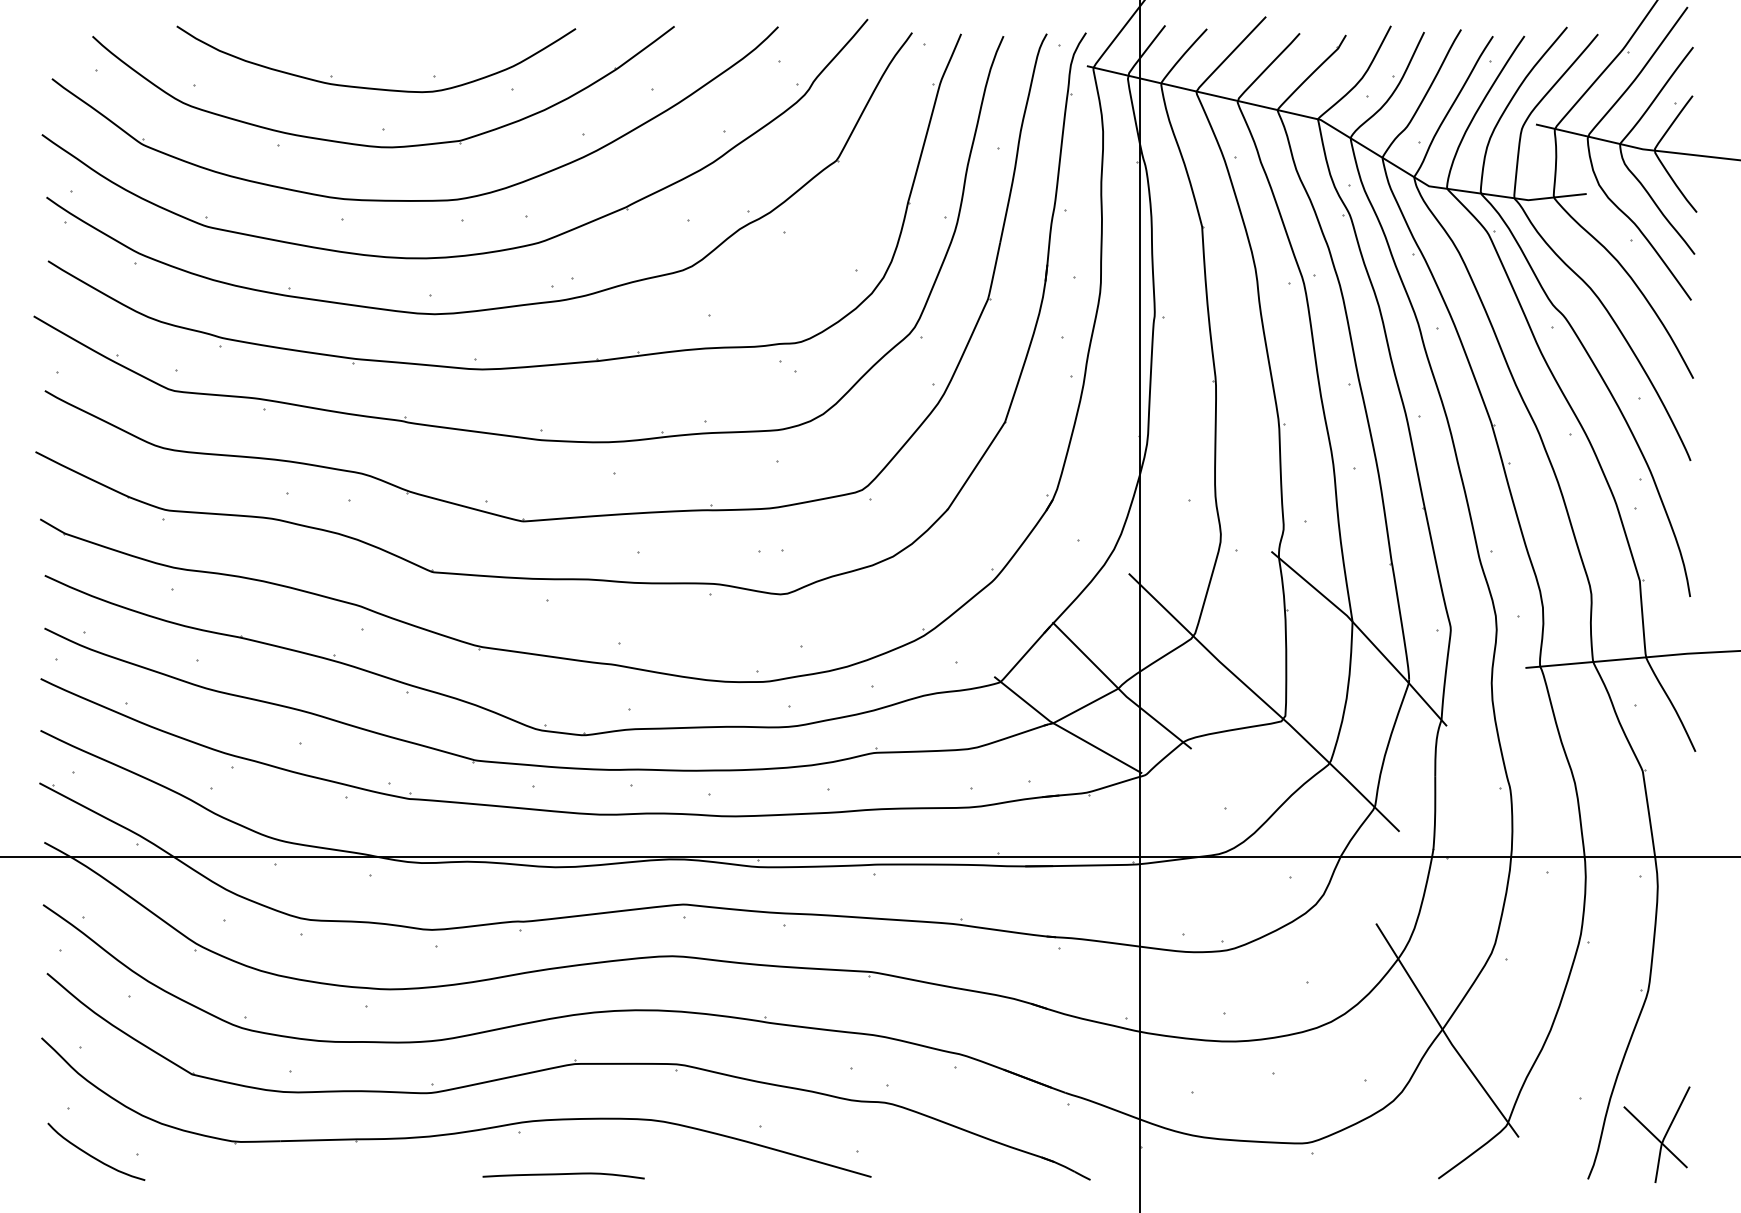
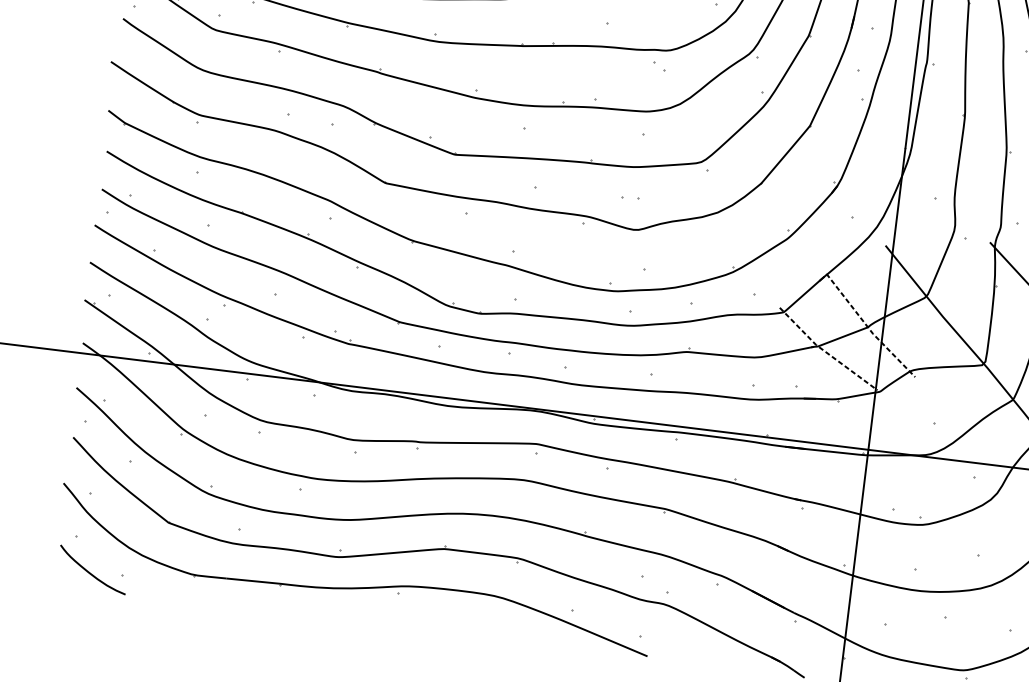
line: (1119, 689) -> (868, 328), solid -> dashed
line: (1064, 729) -> (825, 351), solid -> dashed
curve: (563, 1174) -> (426, 627), removed

